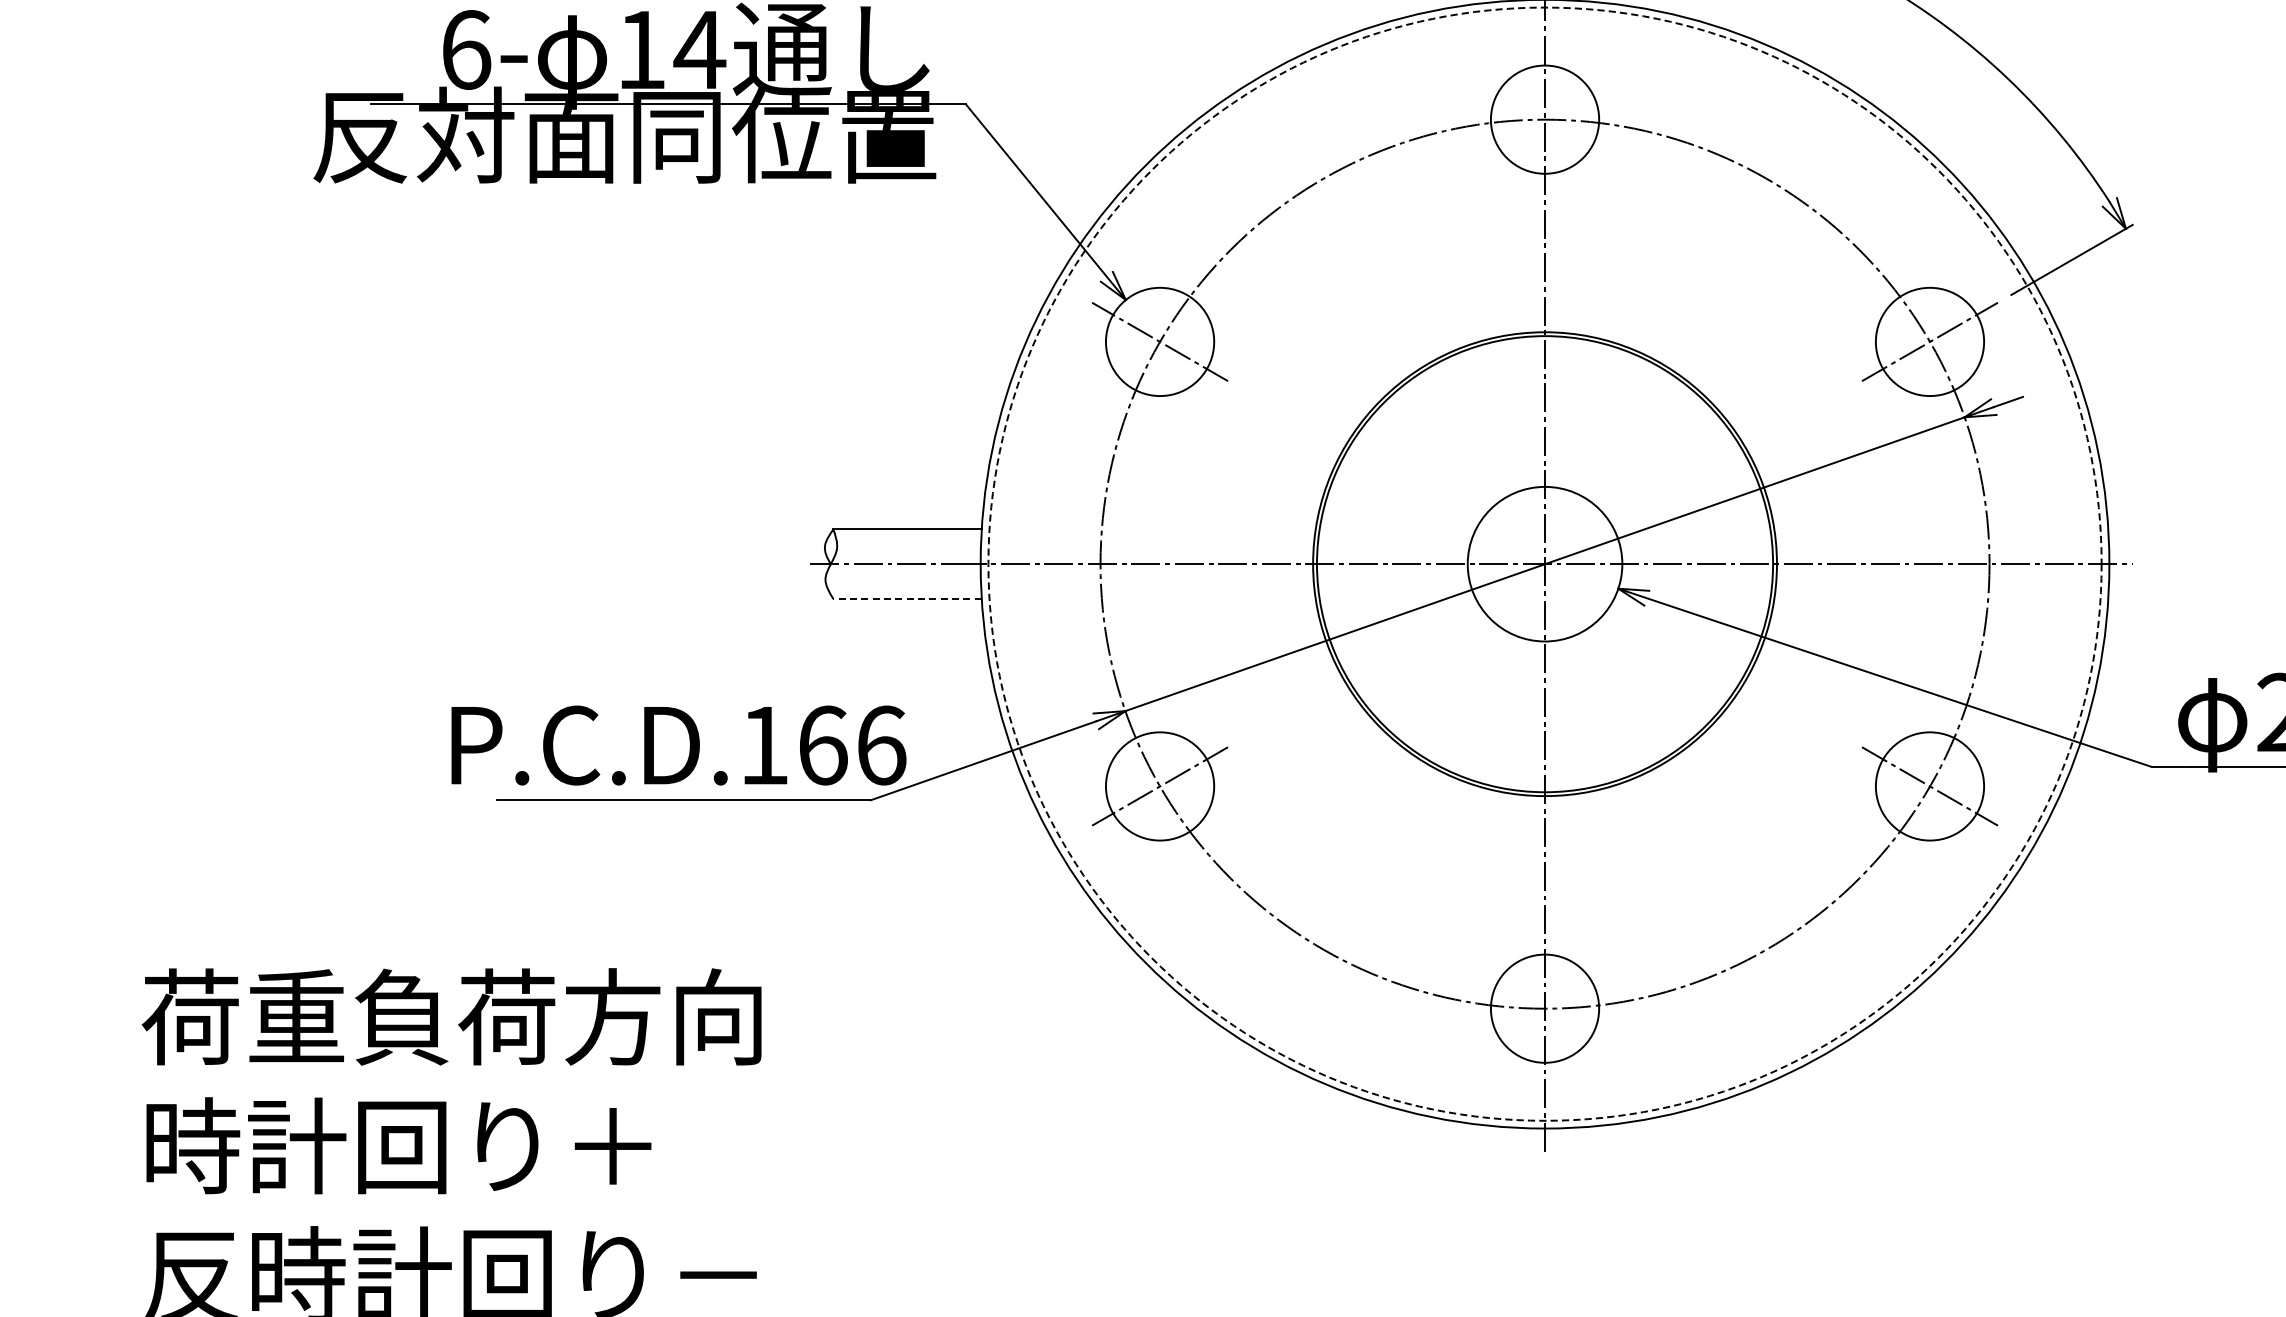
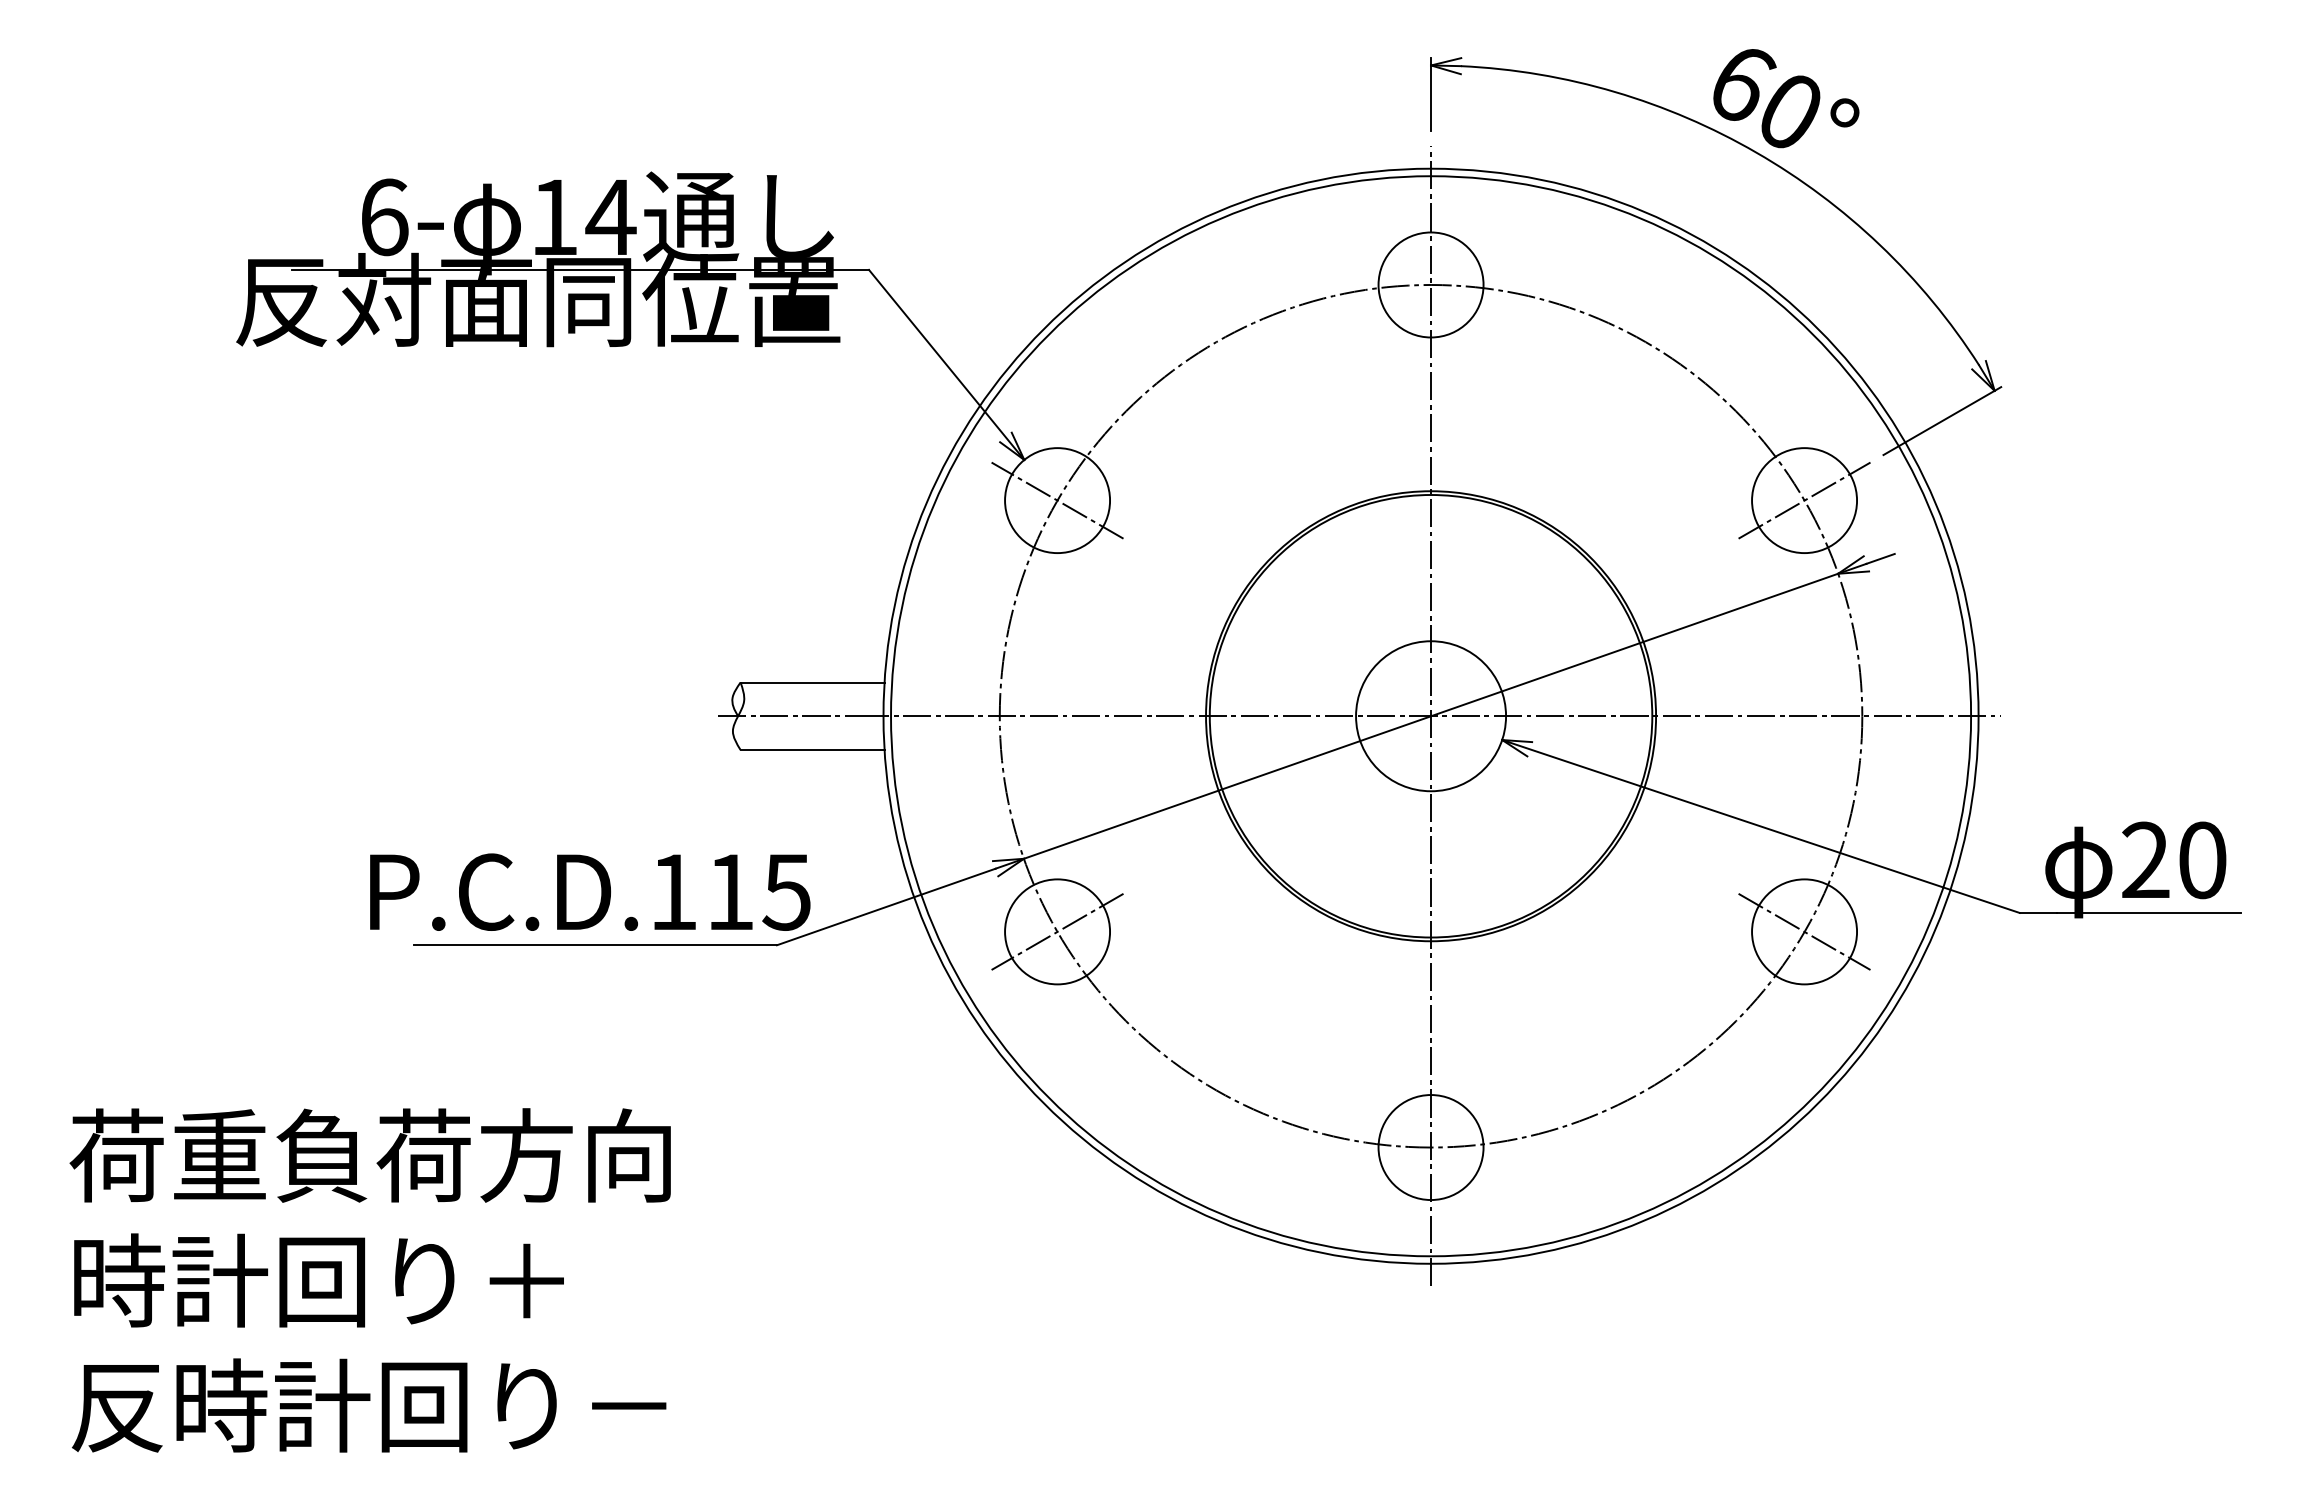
circle: (1545, 564) -> (1431, 716), dashed -> solid
line: (907, 599) -> (812, 750), dashed -> solid
text: (852, 744) -> (759, 891), P.C.D.166 -> P.C.D.115

